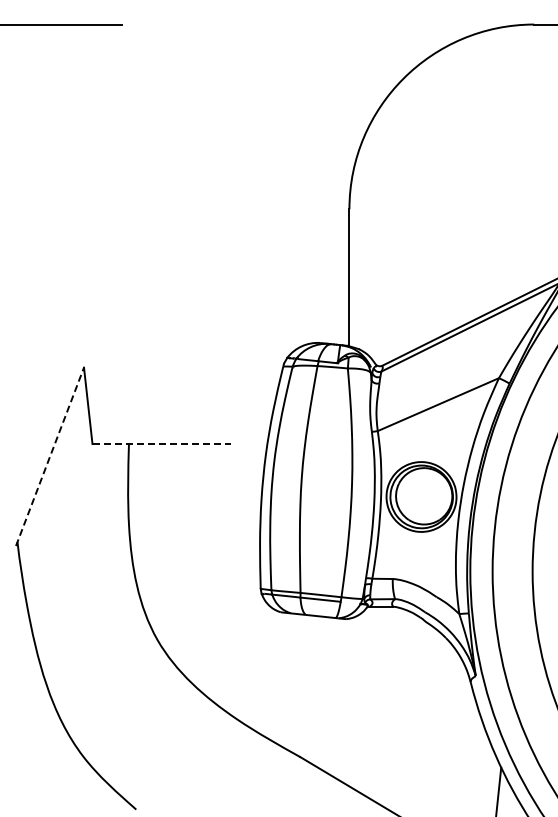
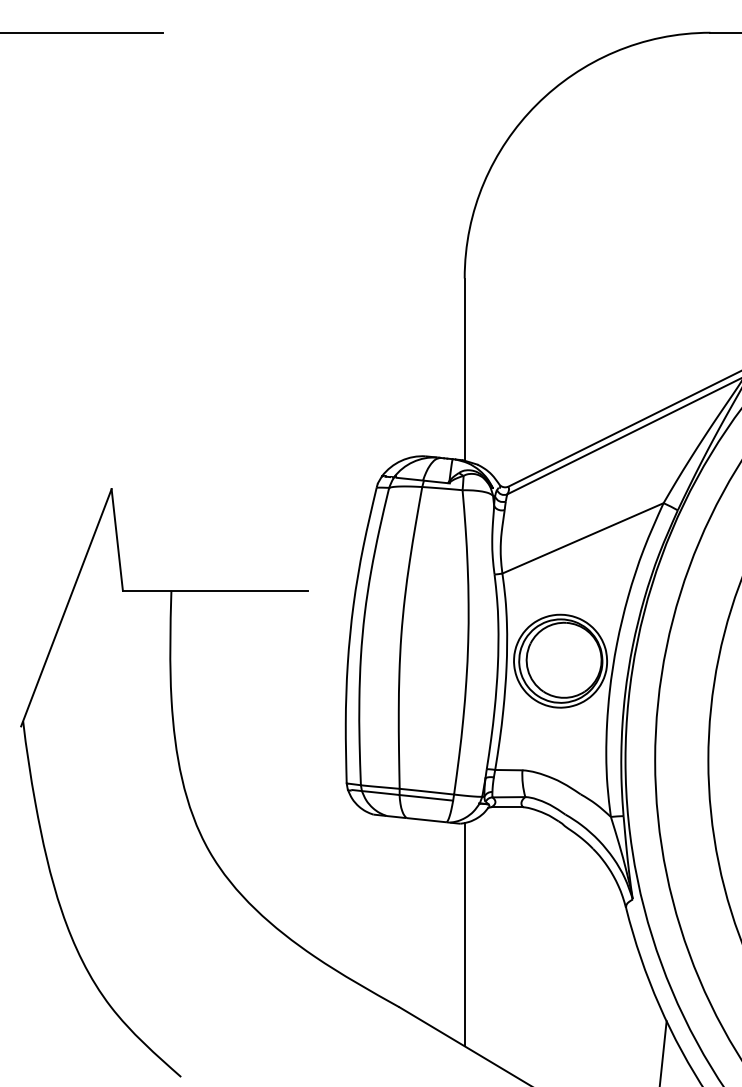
line: (162, 444) -> (216, 591), dashed -> solid
line: (50, 456) -> (67, 607), dashed -> solid
line: (349, 702) -> (464, 934), added

